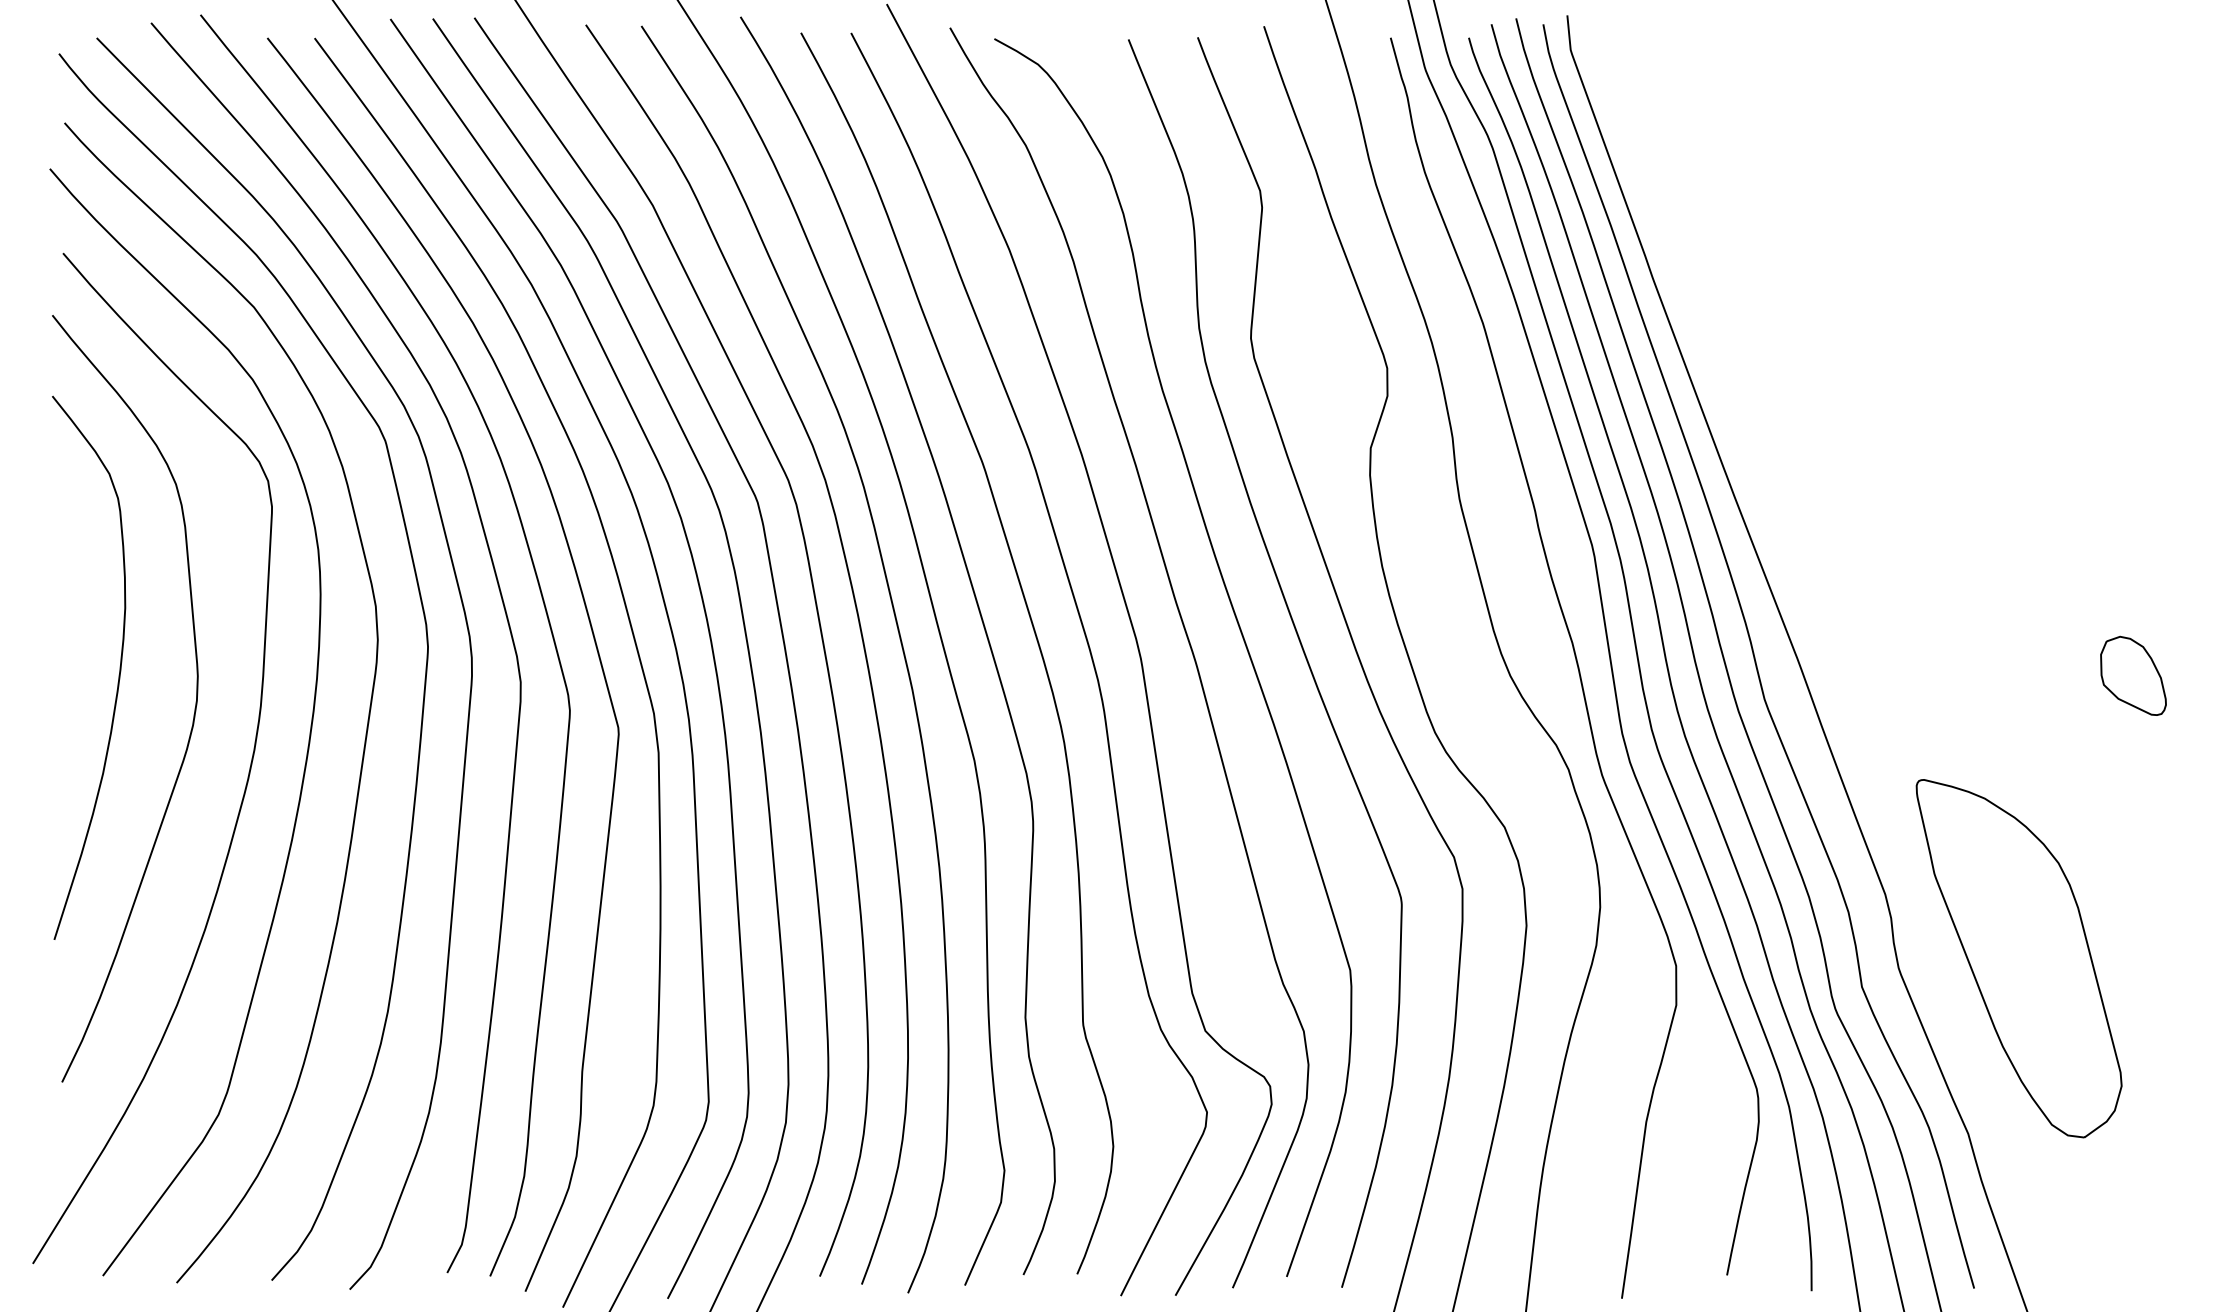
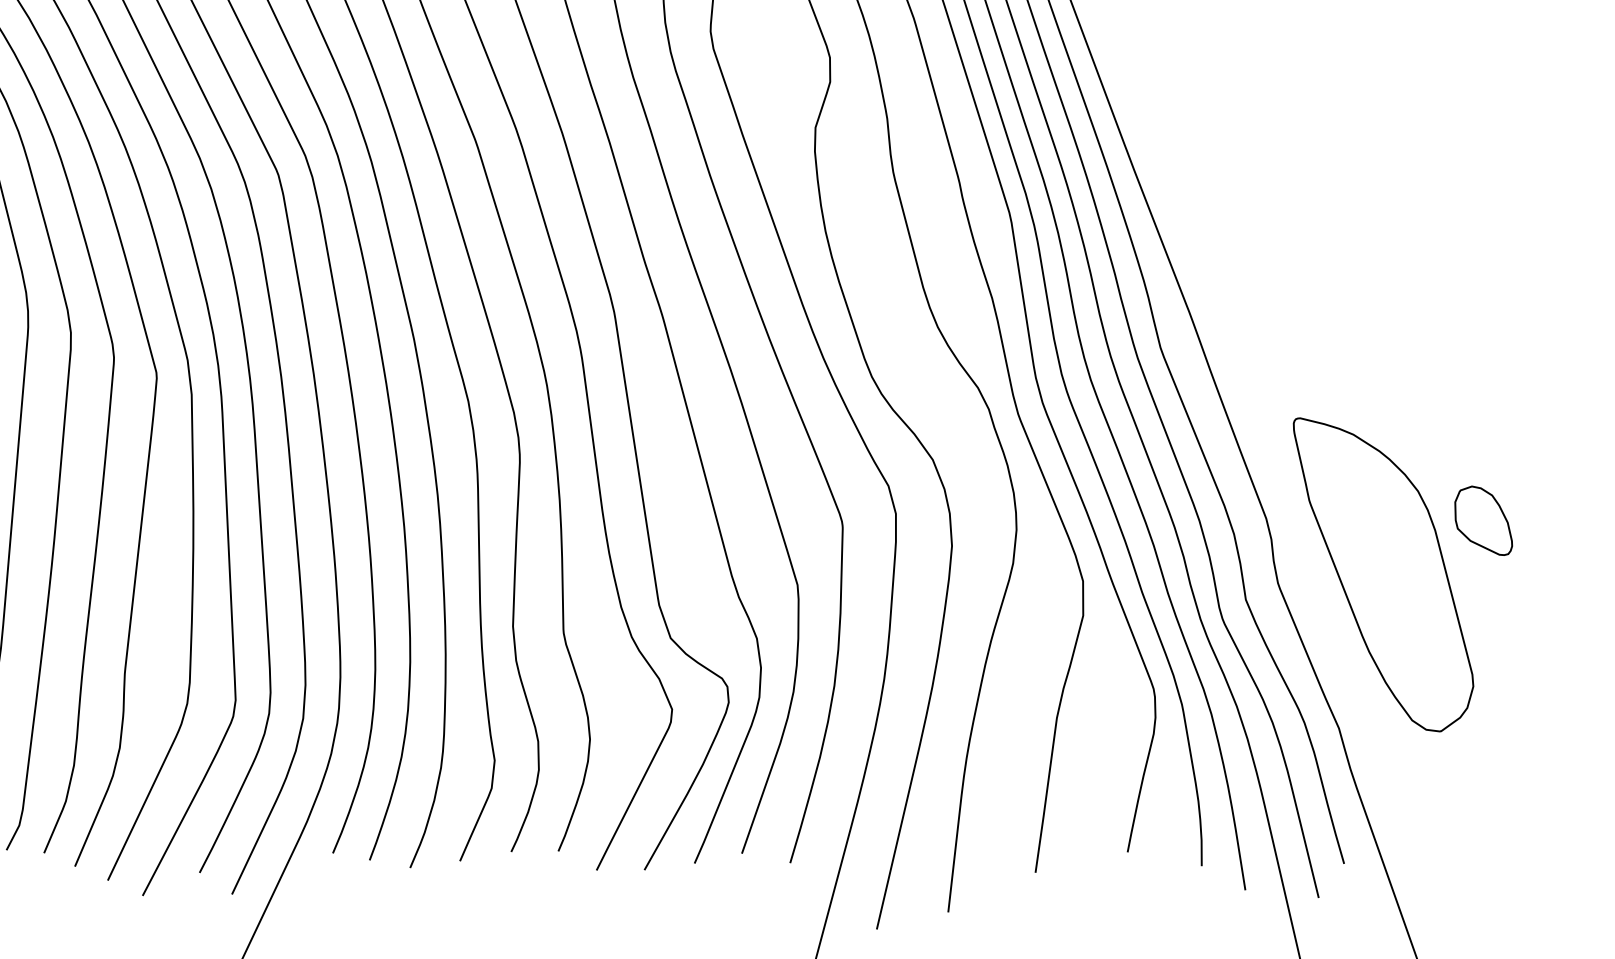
part: (2133, 675) -> (1483, 520), moved

